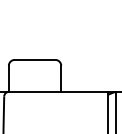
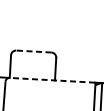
line: (34, 59) -> (33, 51), solid -> dashed
line: (57, 91) -> (51, 79), solid -> dashed

